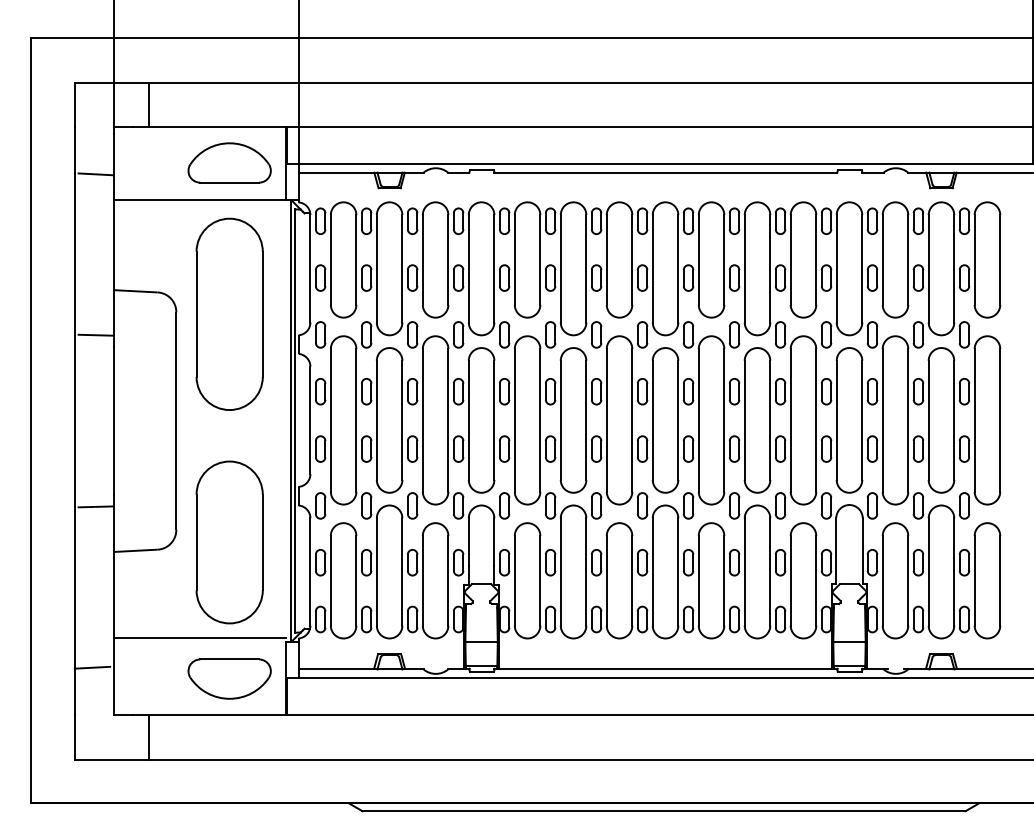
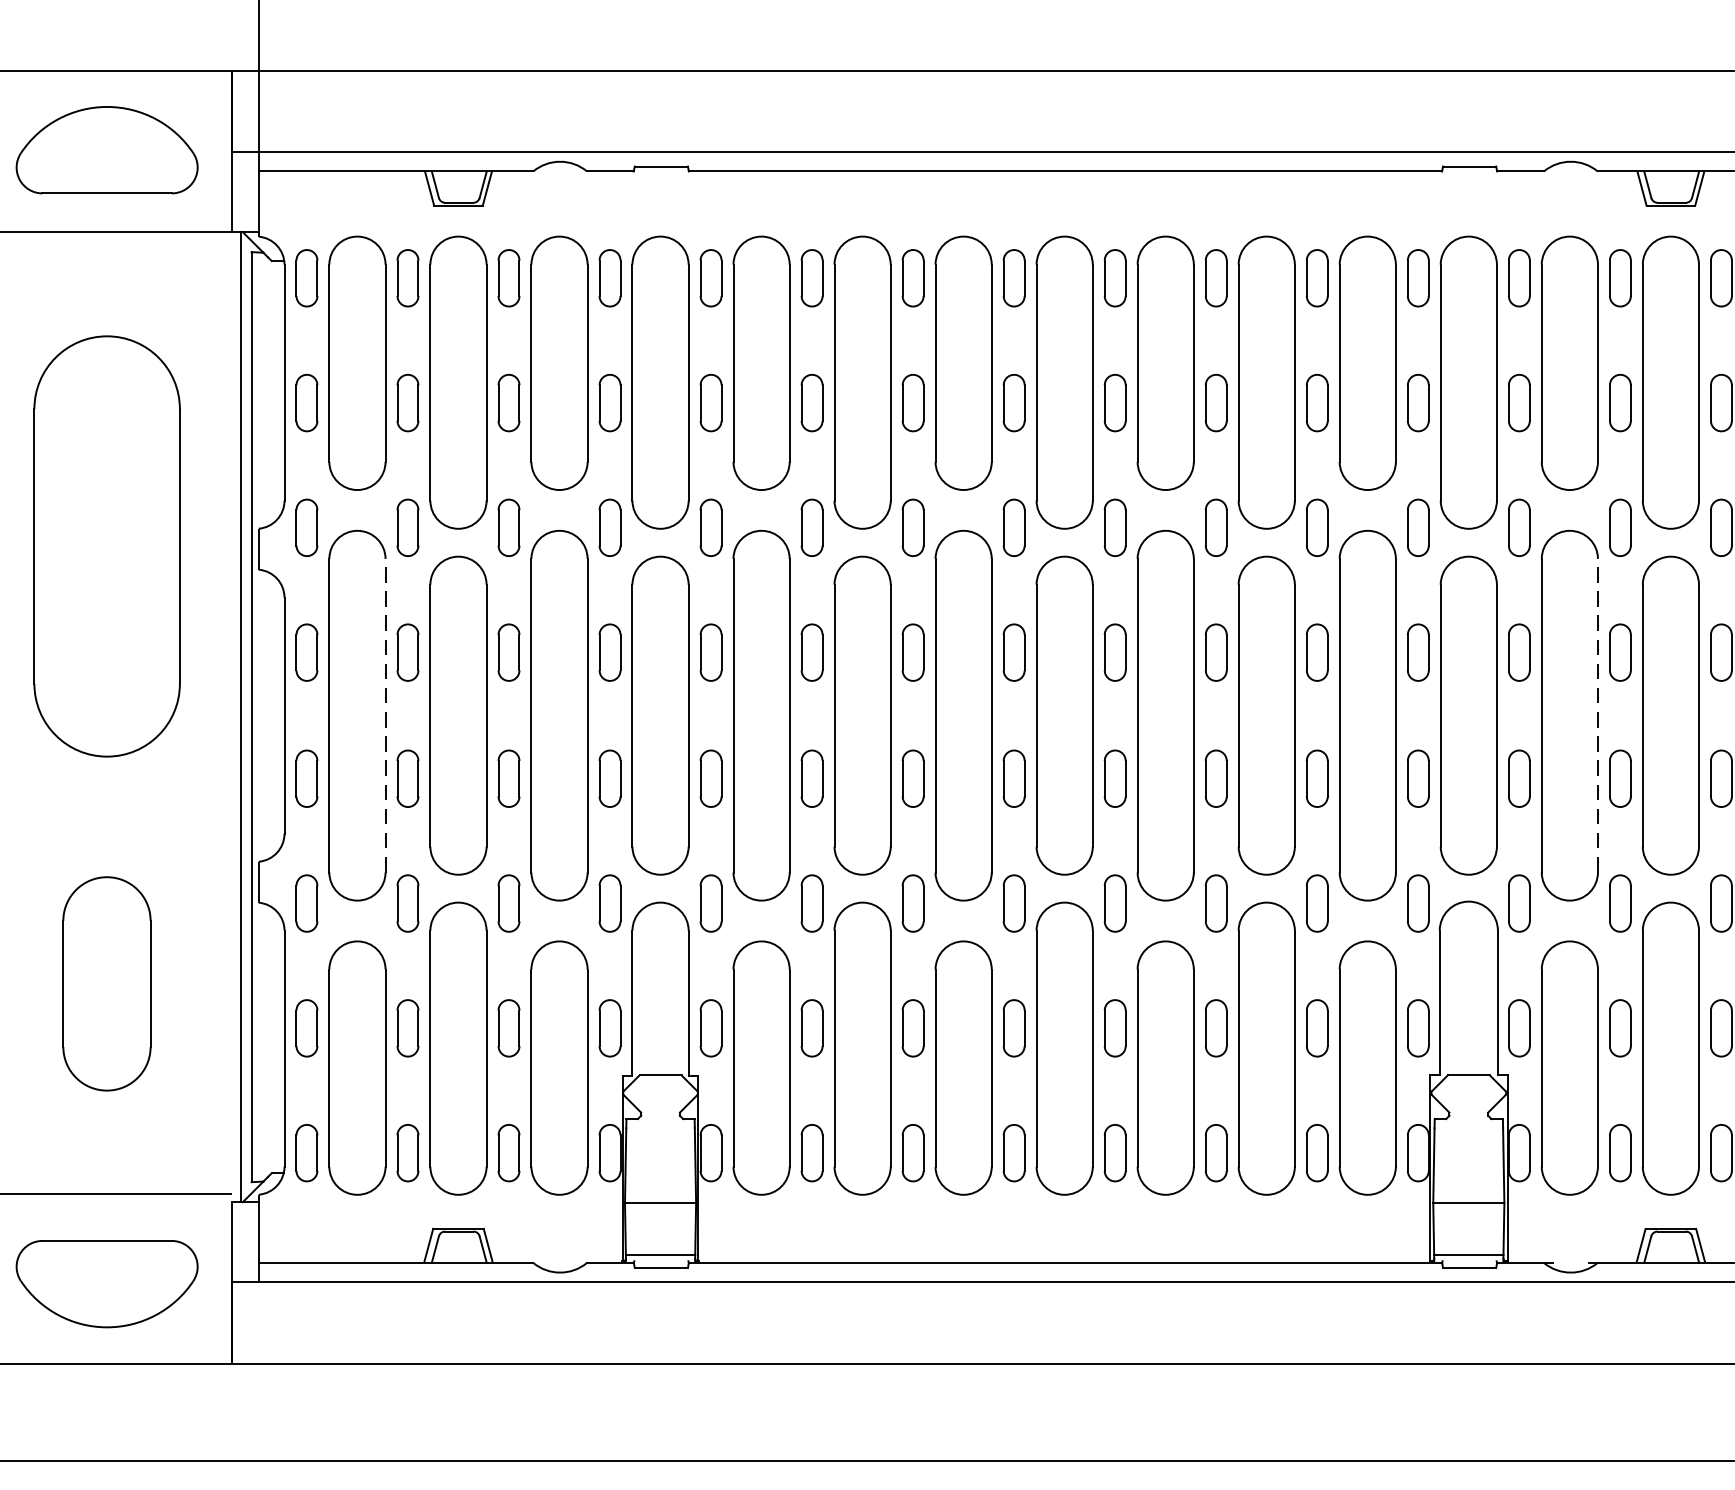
part: (229, 313) -> (106, 544), moved
line: (356, 419) -> (385, 713), solid -> dashed
line: (908, 419) -> (1598, 713), solid -> dashed
part: (229, 542) -> (106, 983), size x0.6

